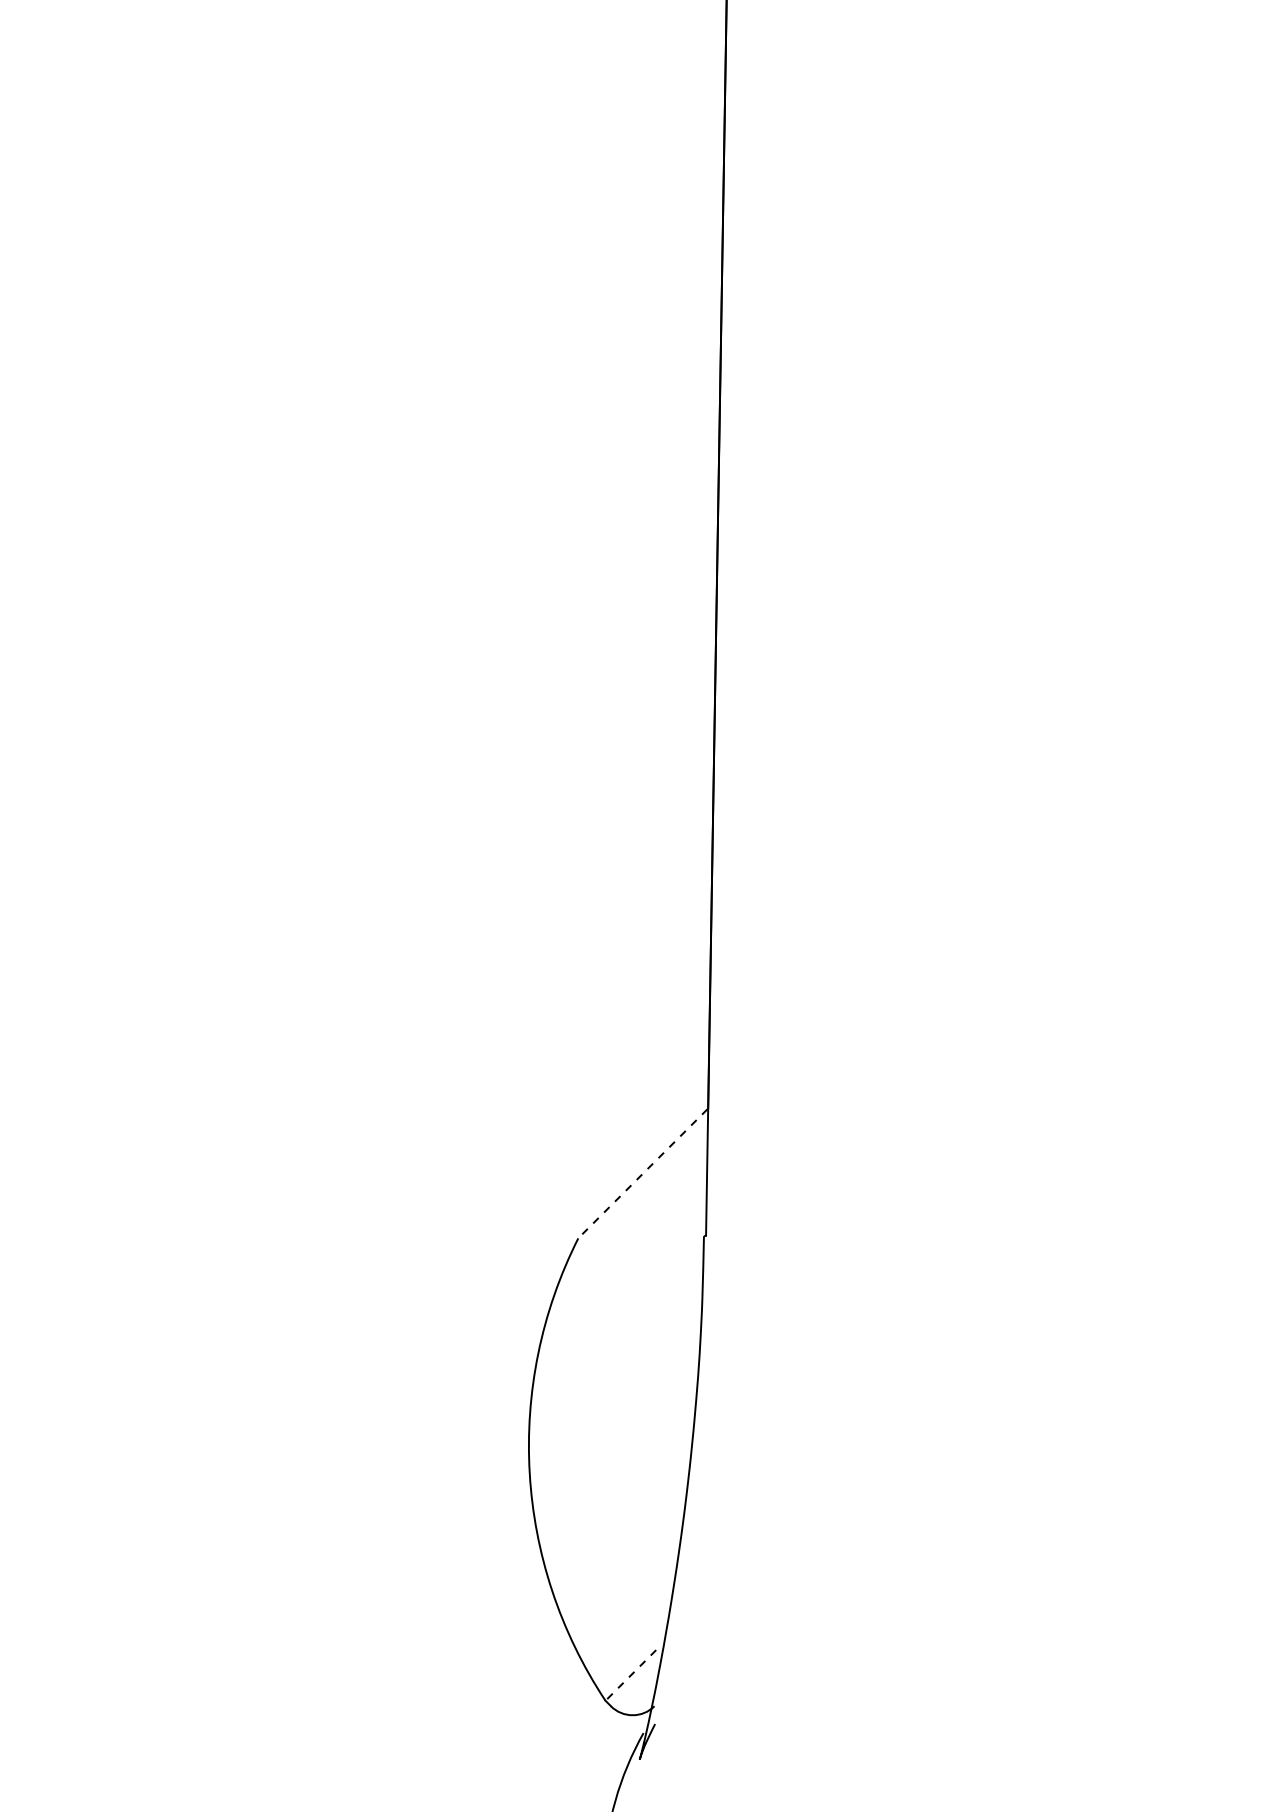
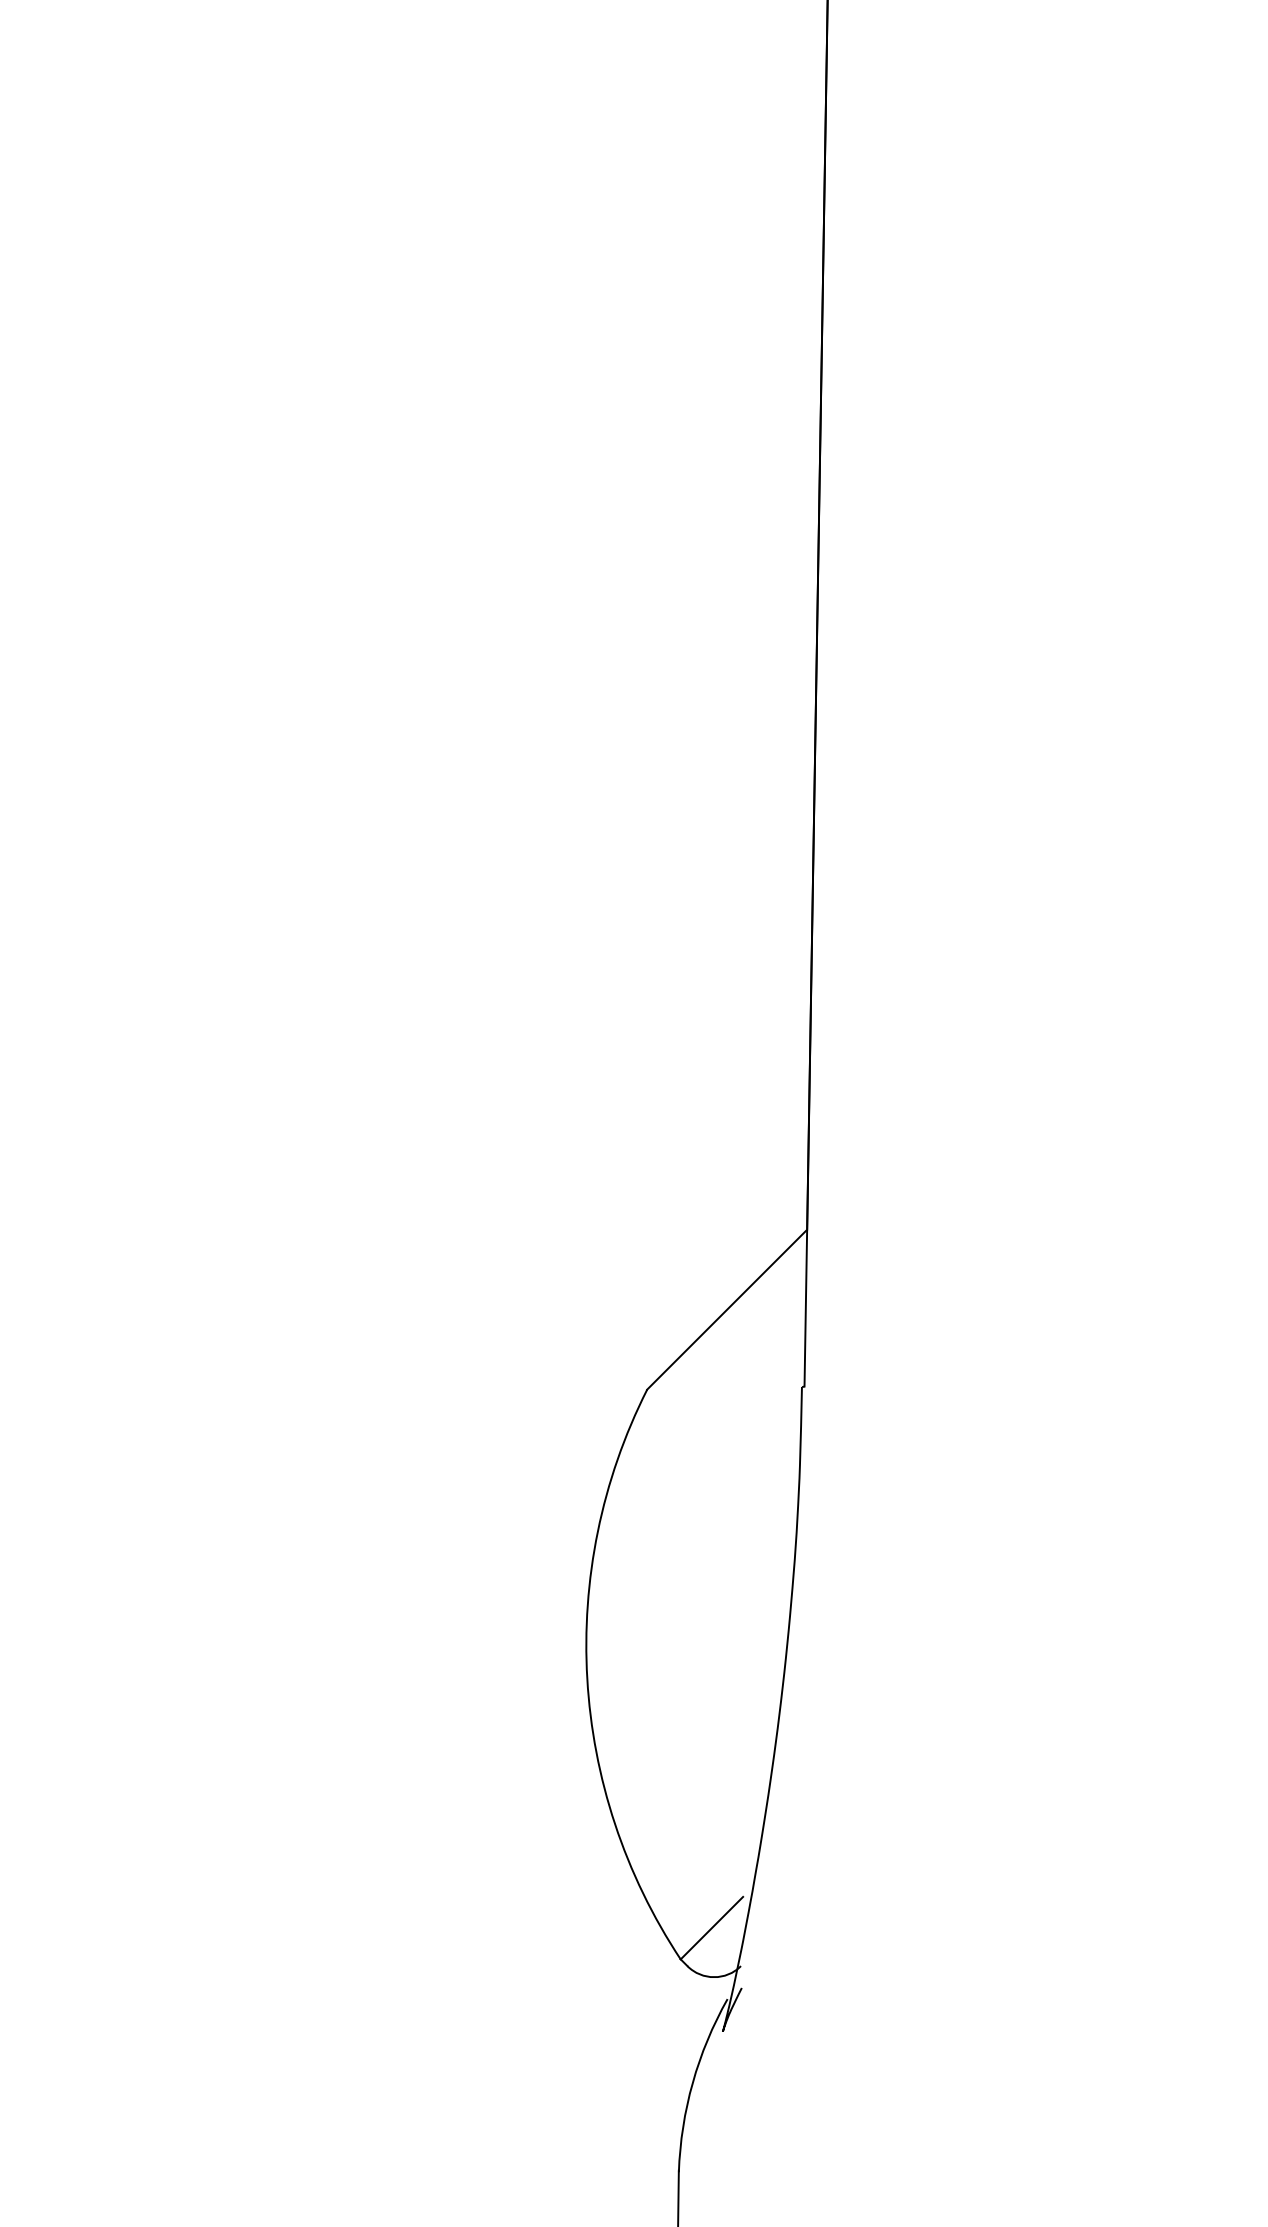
line: (642, 1174) -> (726, 1311), dashed -> solid
line: (630, 1675) -> (711, 1928), dashed -> solid

